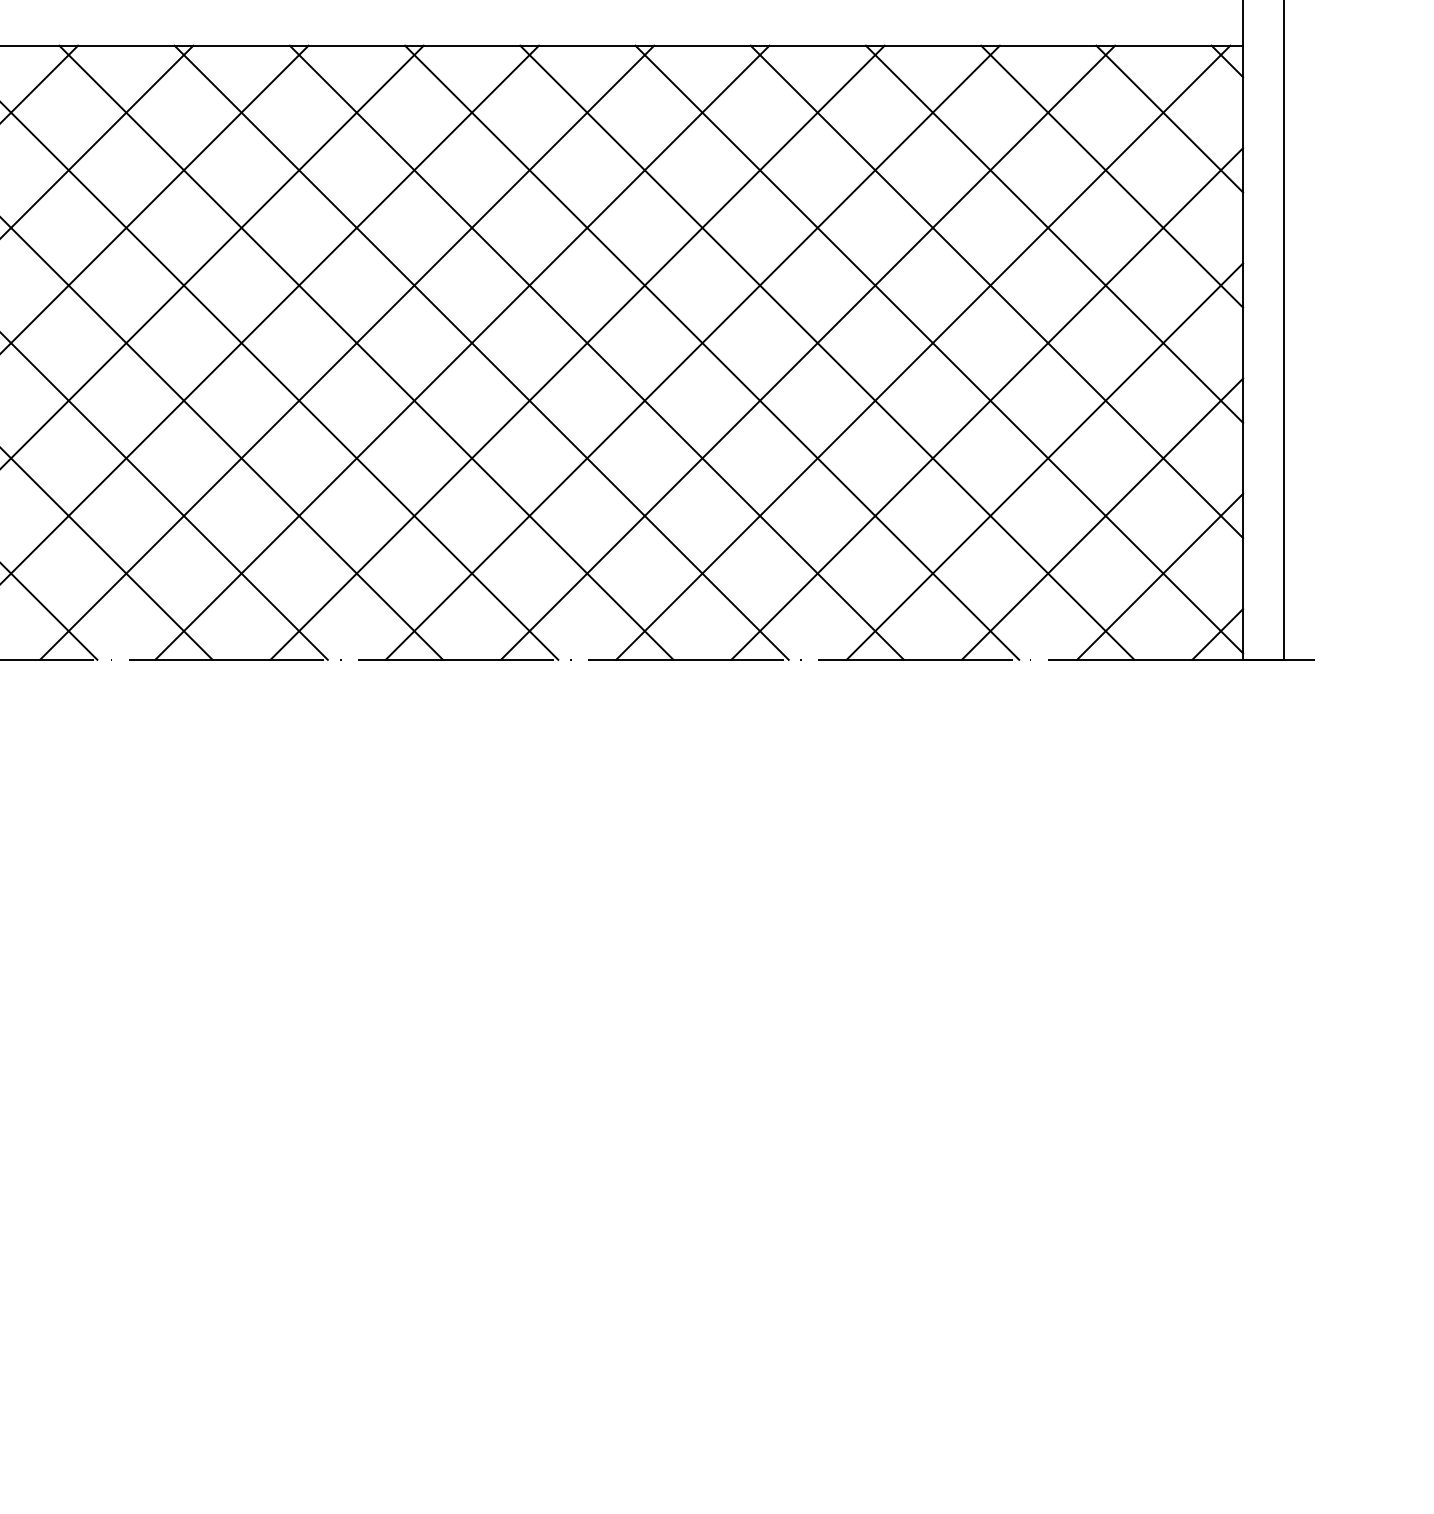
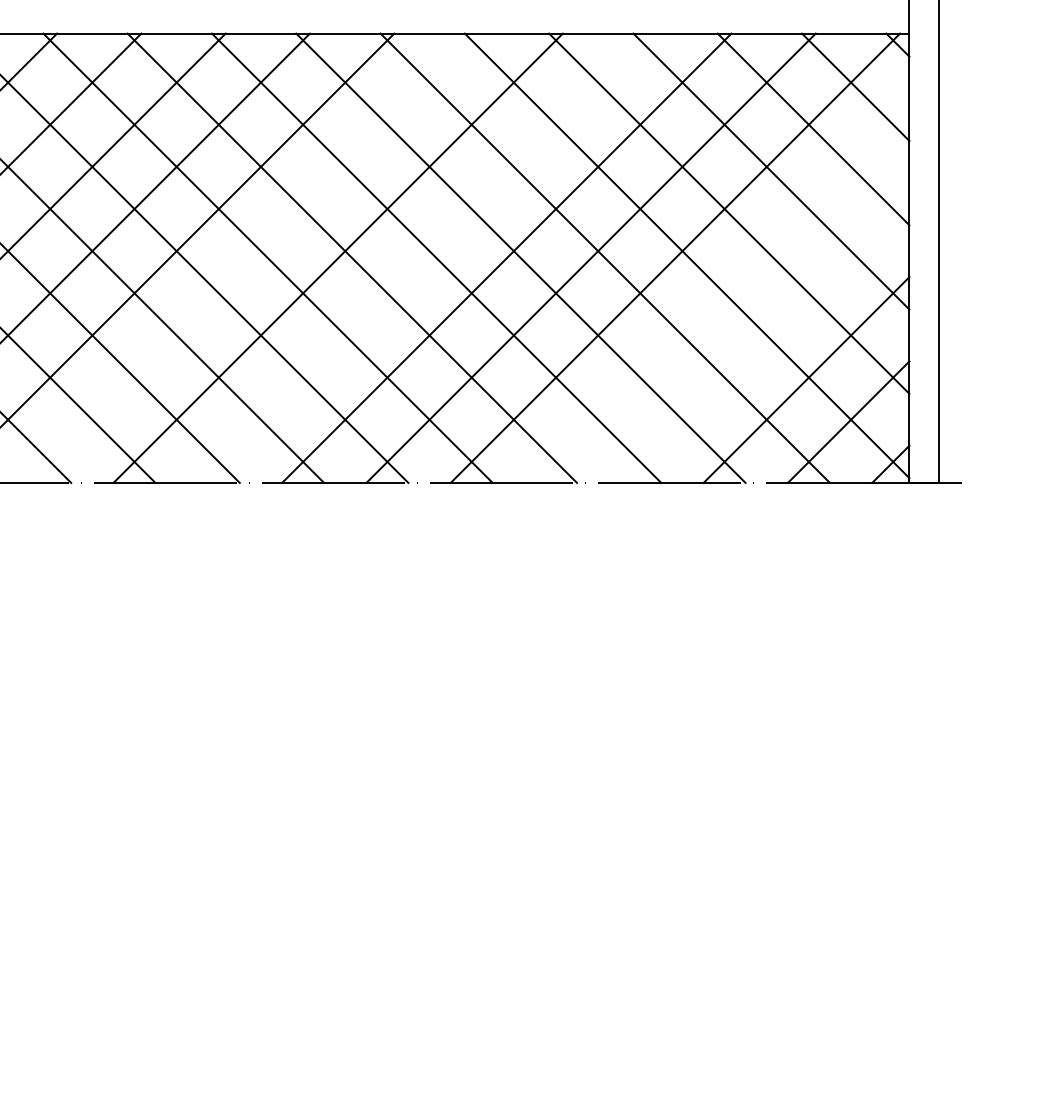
line: (347, 352) -> (254, 258), removed
line: (577, 352) -> (422, 258), removed
line: (987, 403) -> (722, 295), removed
line: (1044, 461) -> (764, 337), removed

